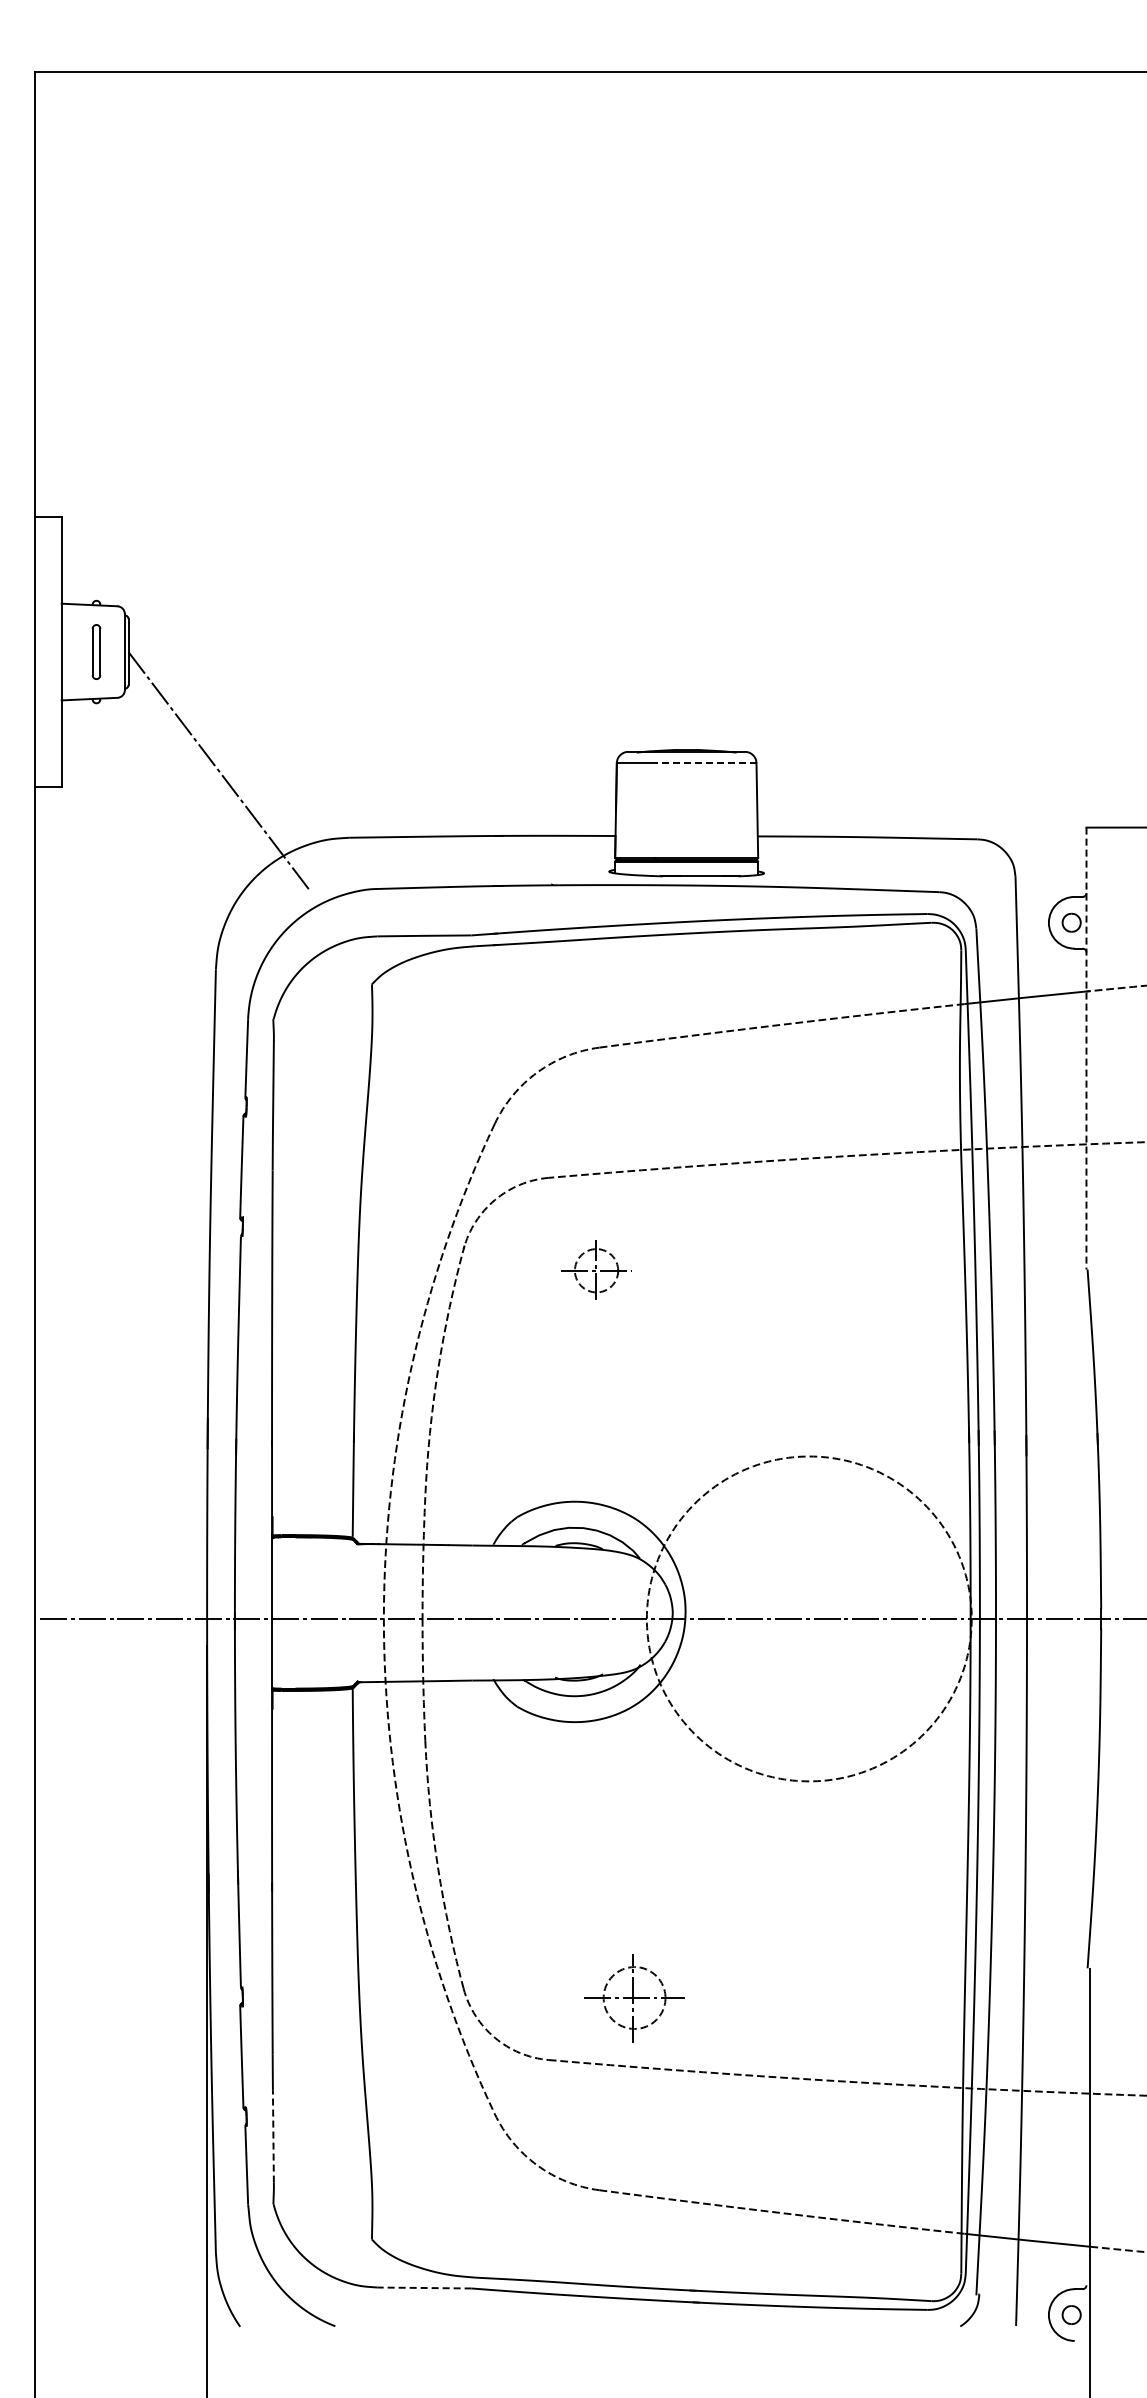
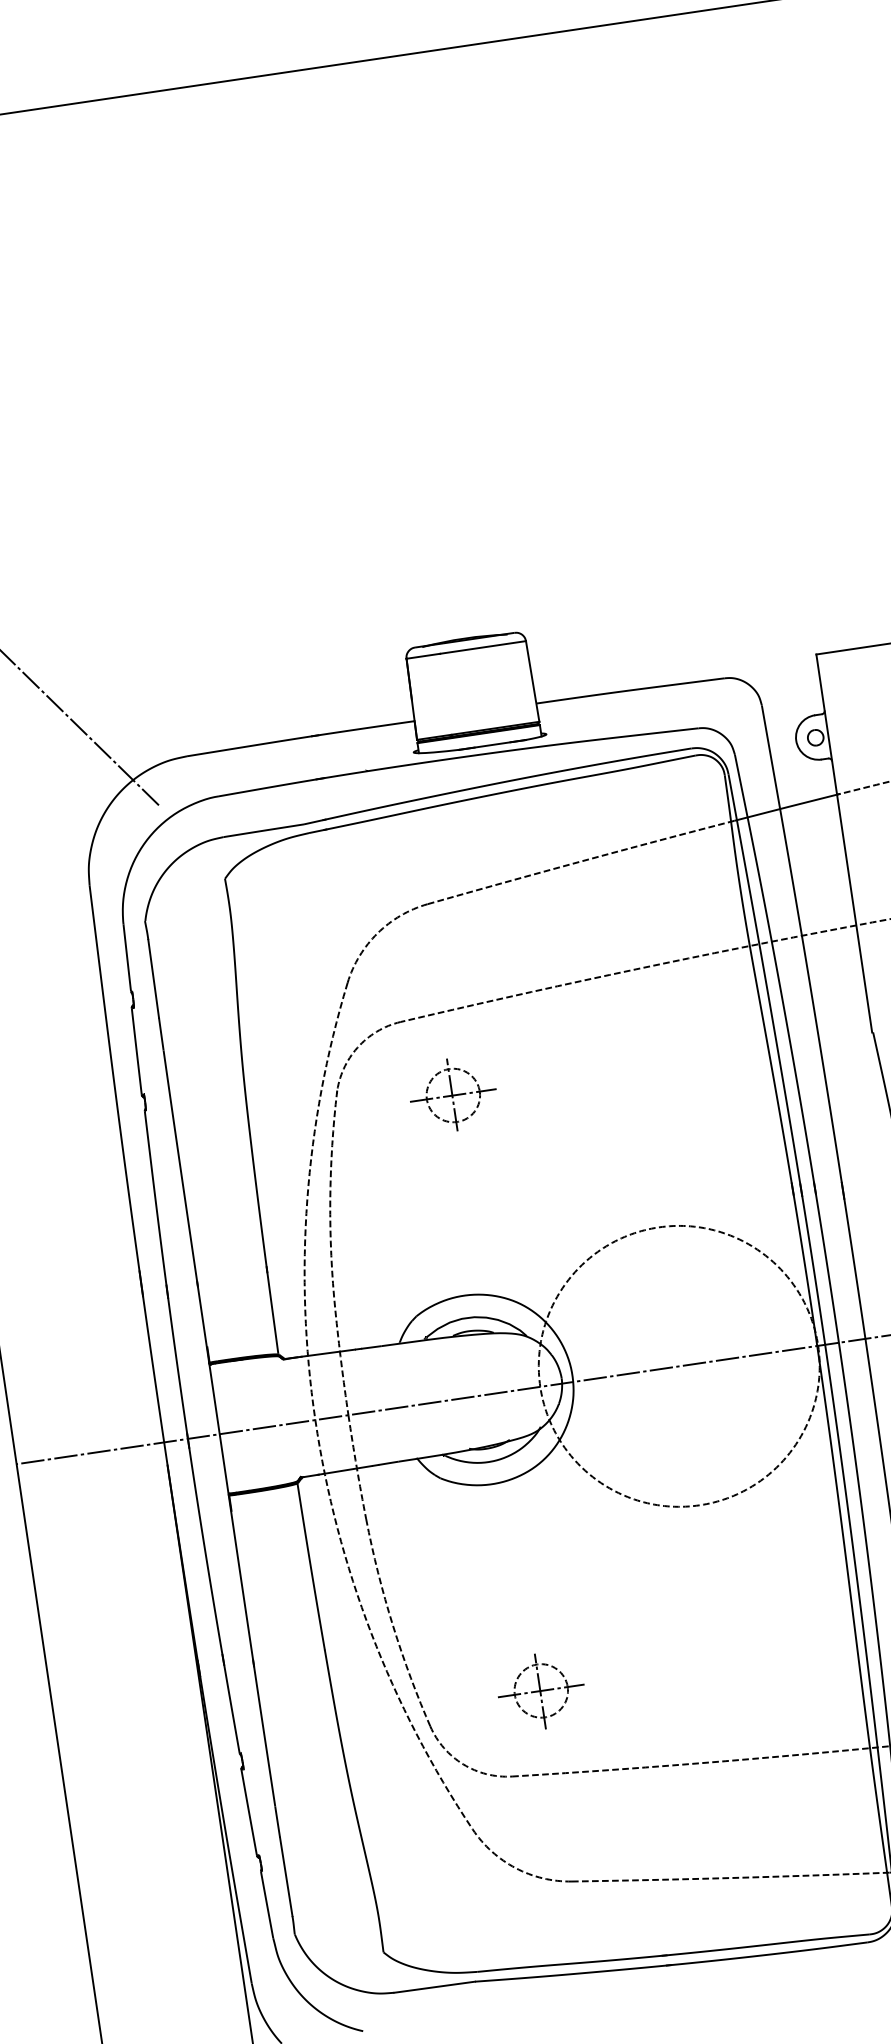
line: (705, 763) -> (482, 647), dashed -> solid
line: (1086, 1048) -> (844, 843), dashed -> solid
part: (596, 1270) -> (453, 1095), size x1.43
part: (634, 1998) -> (541, 1691), moved
line: (273, 2136) -> (286, 1876), dashed -> solid
line: (424, 2288) -> (434, 1987), dashed -> solid

